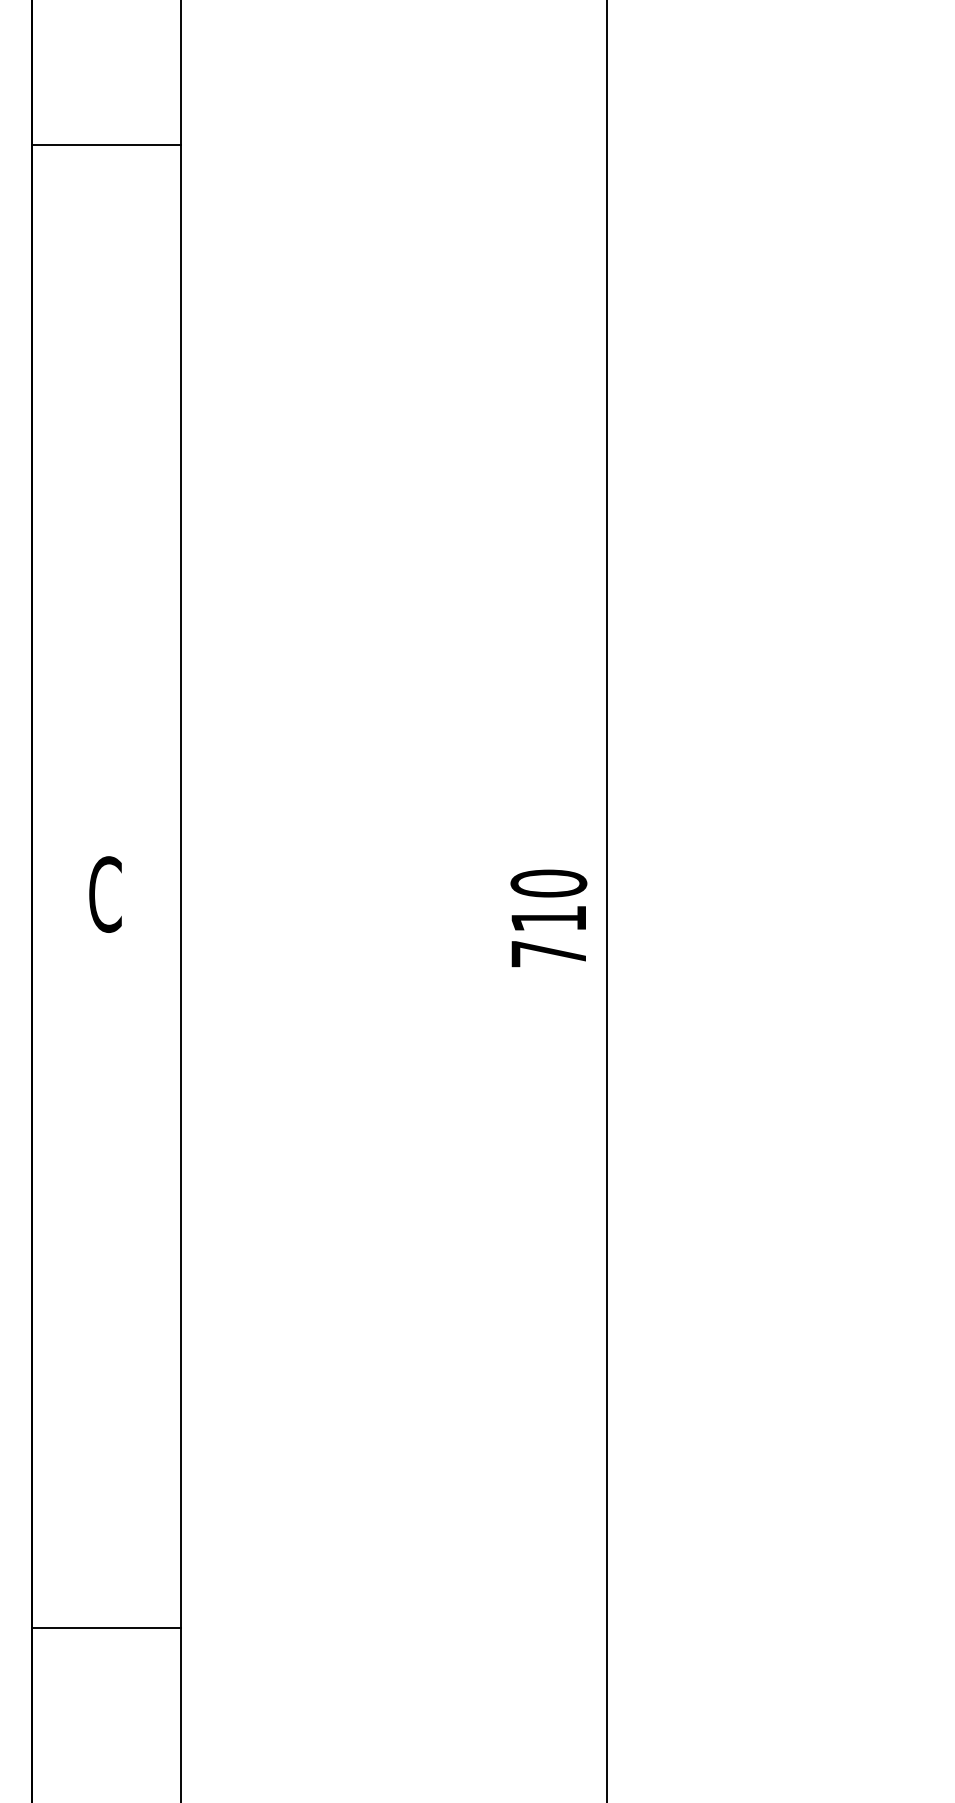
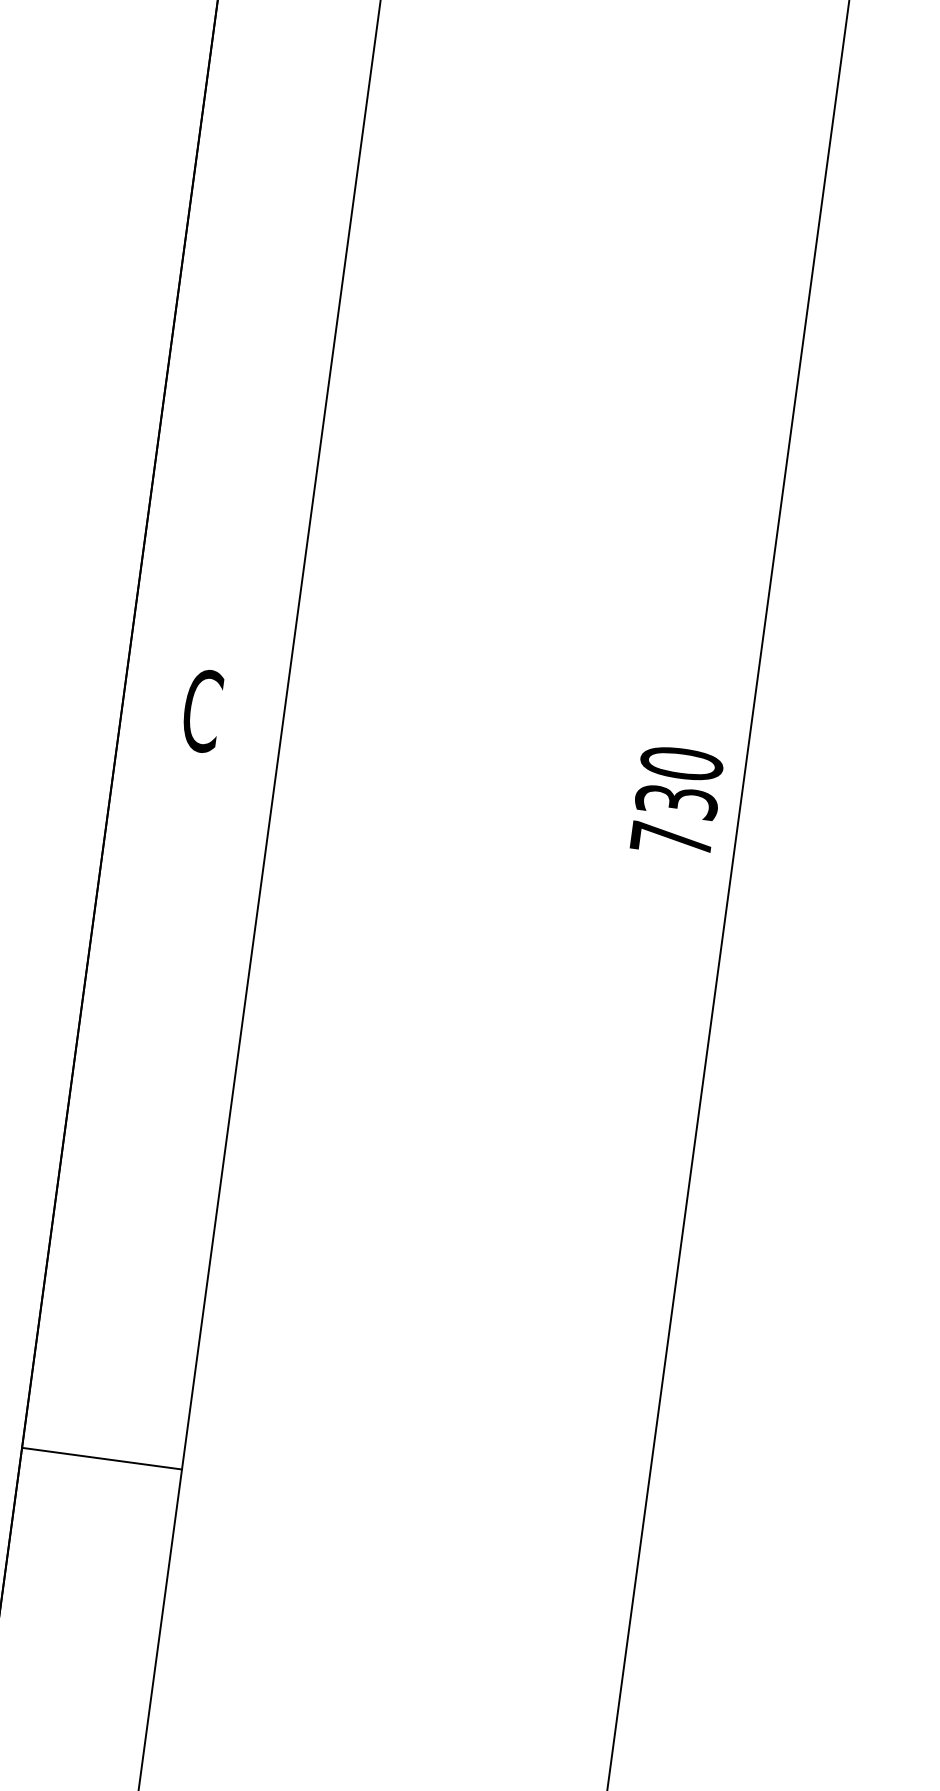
text: (548, 918) -> (676, 801), 710 -> 730
line: (106, 1628) -> (102, 1459), moved

